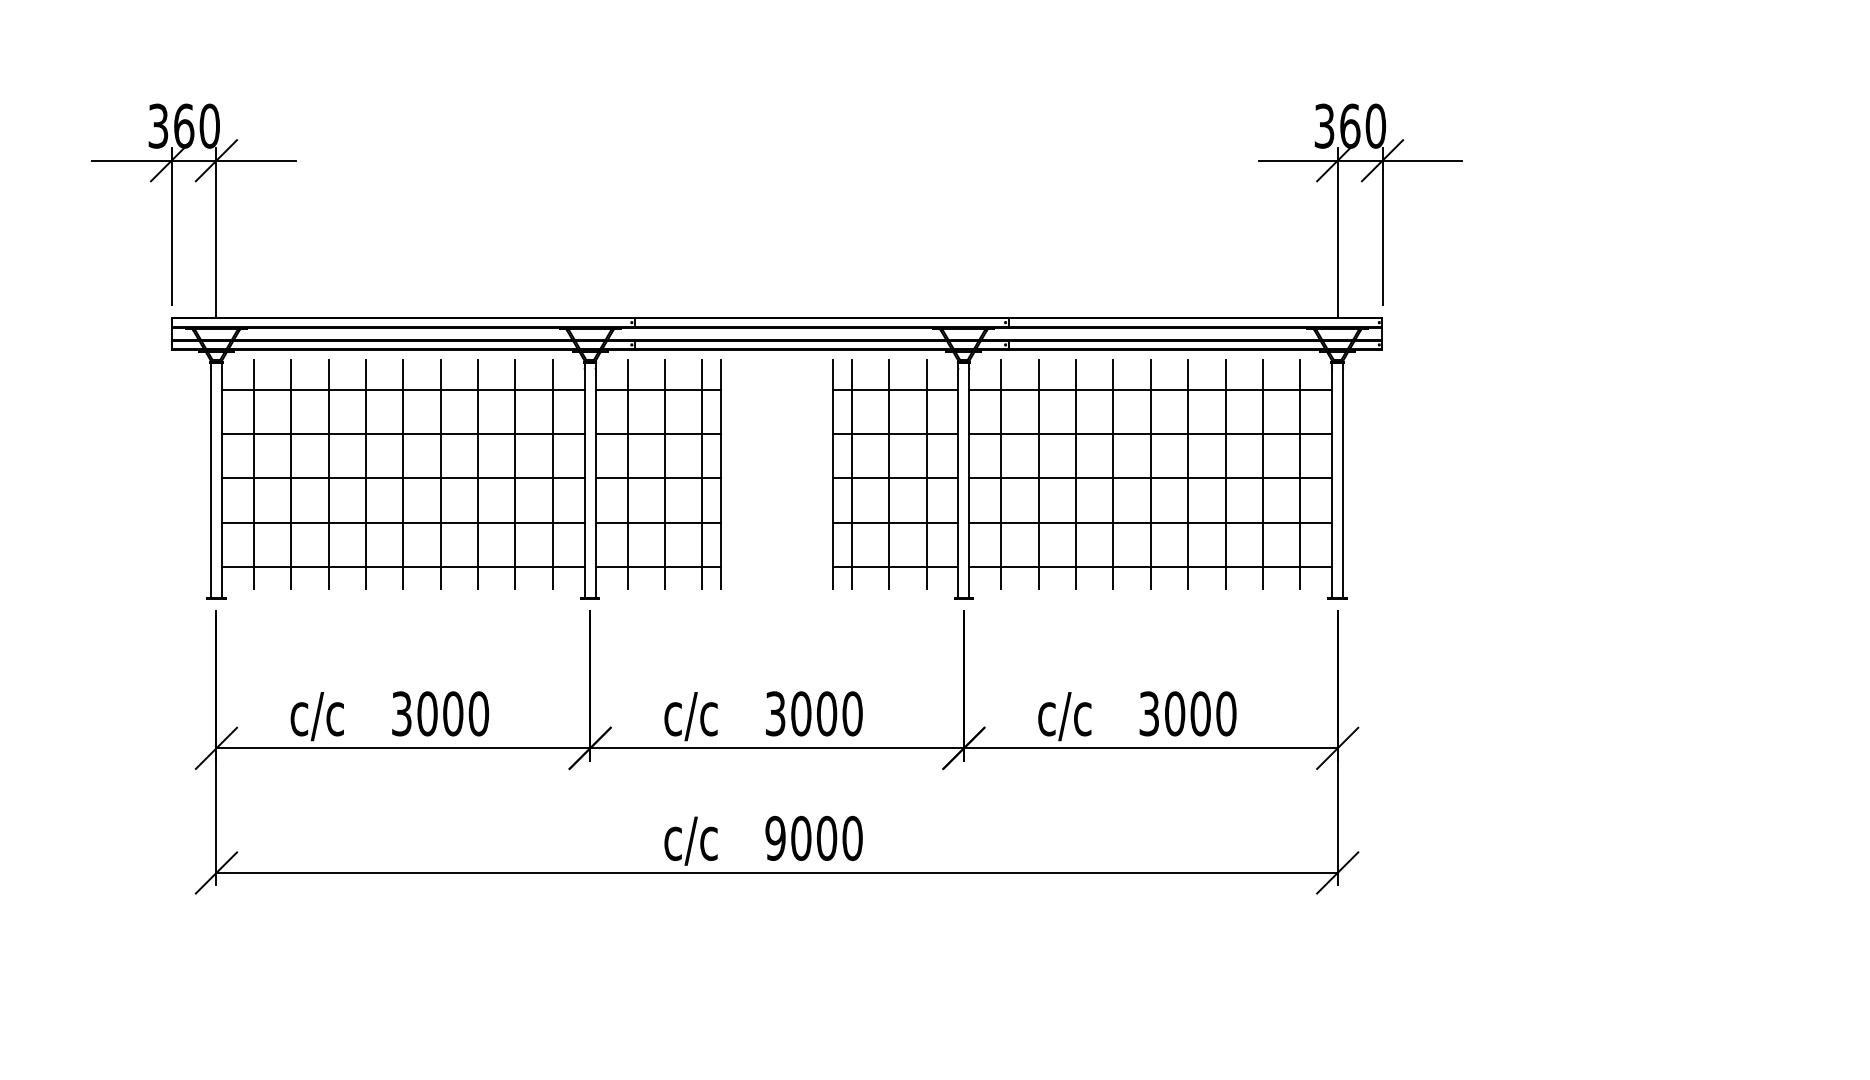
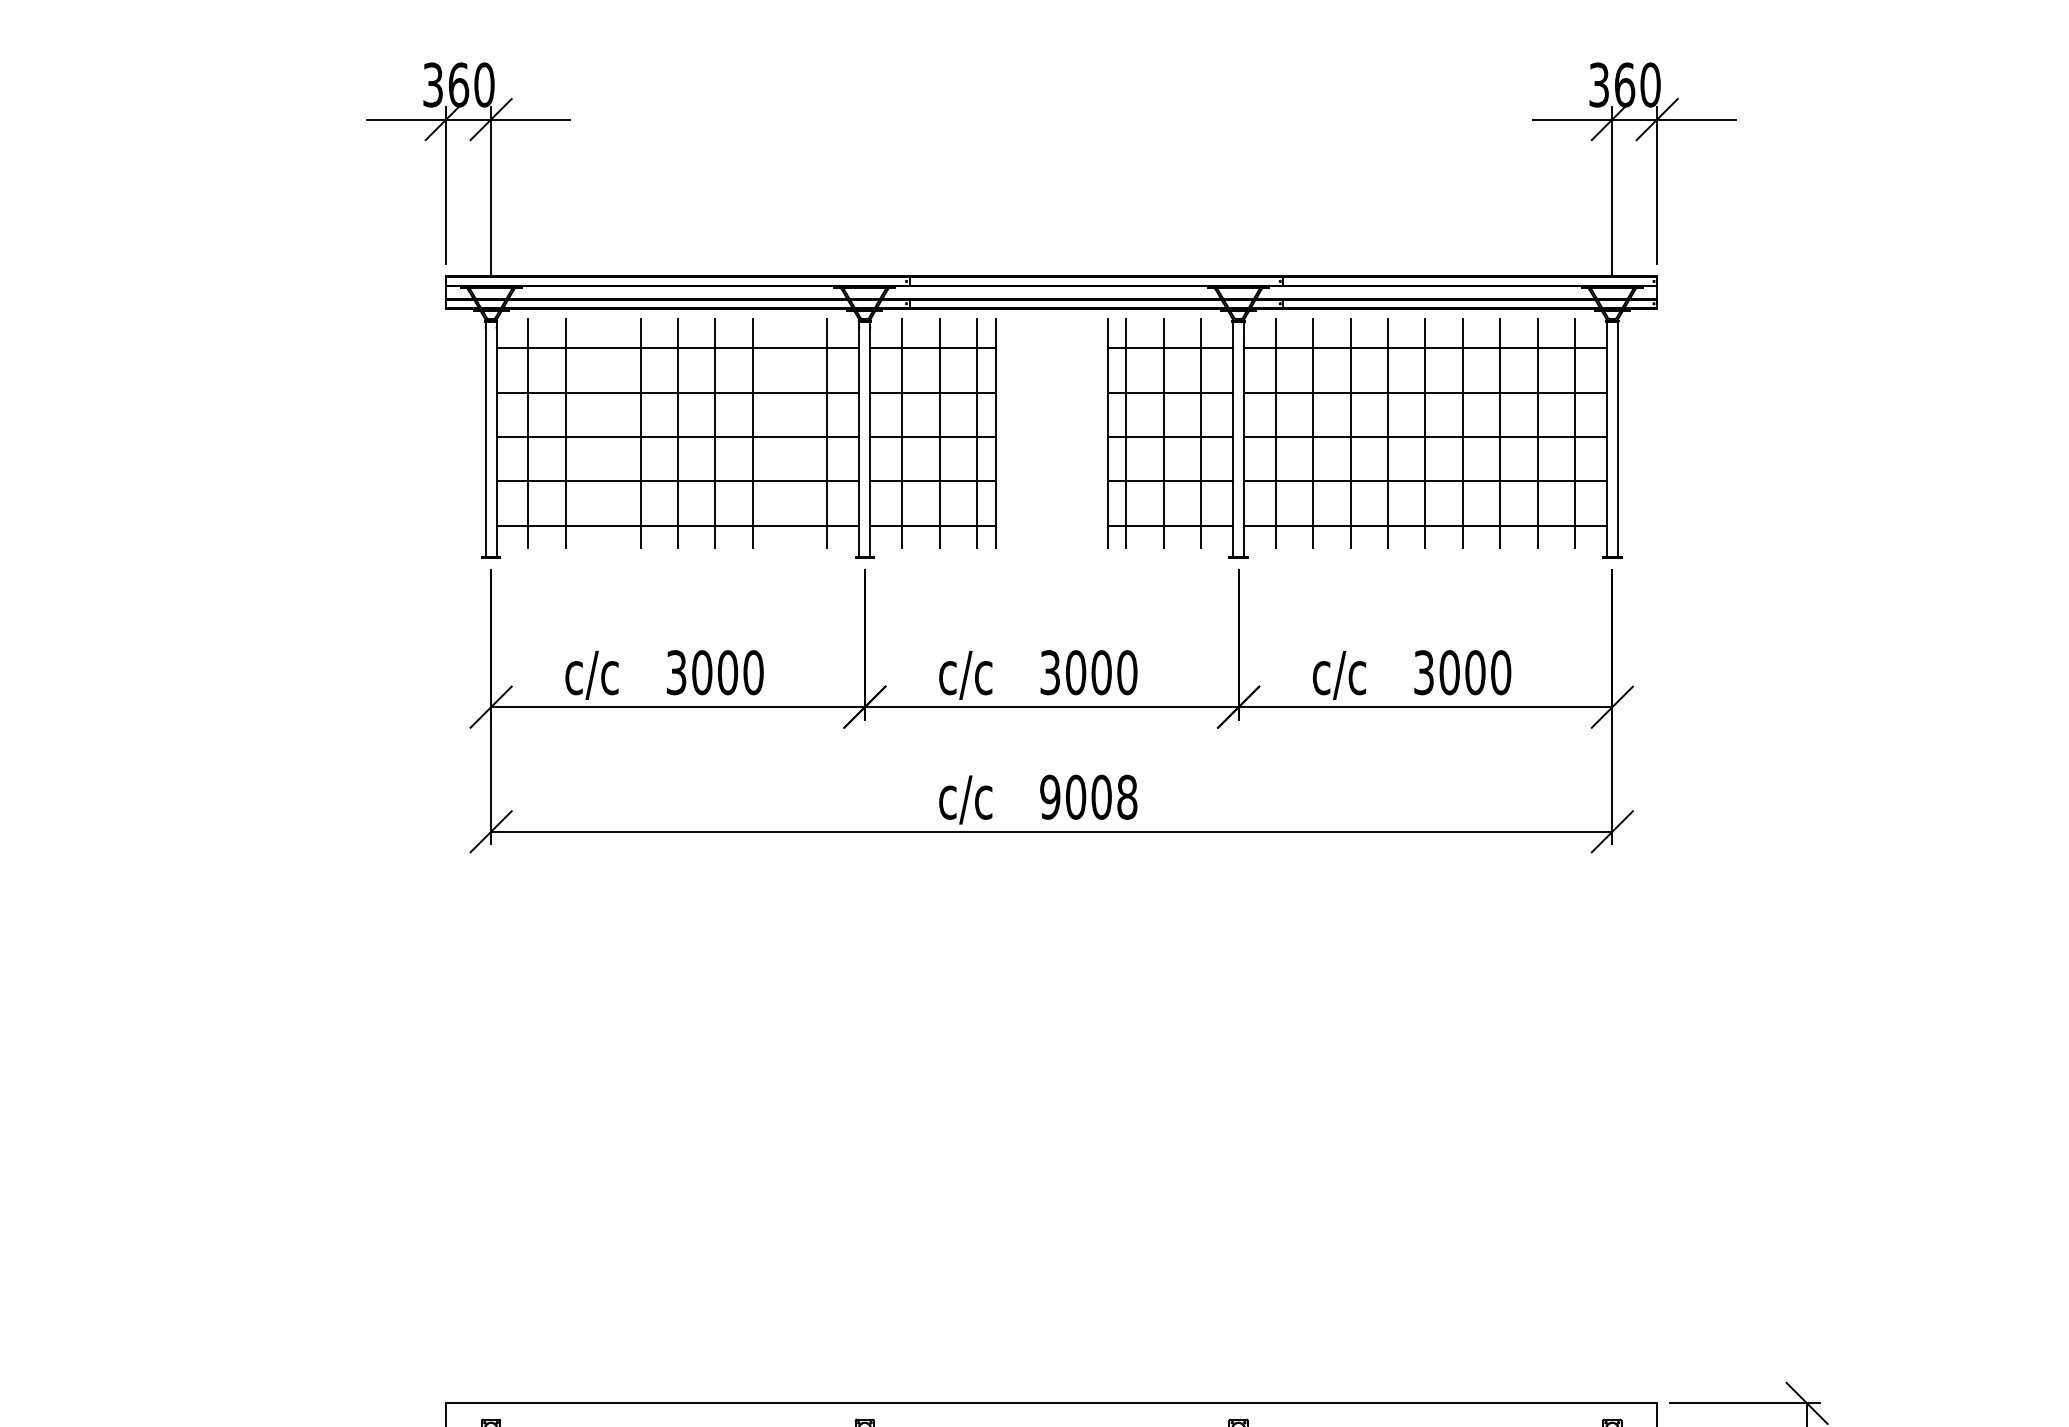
line: (328, 473) -> (603, 432), removed
line: (515, 473) -> (790, 432), removed
text: (852, 838) -> (1127, 797), 9000 -> 9008

